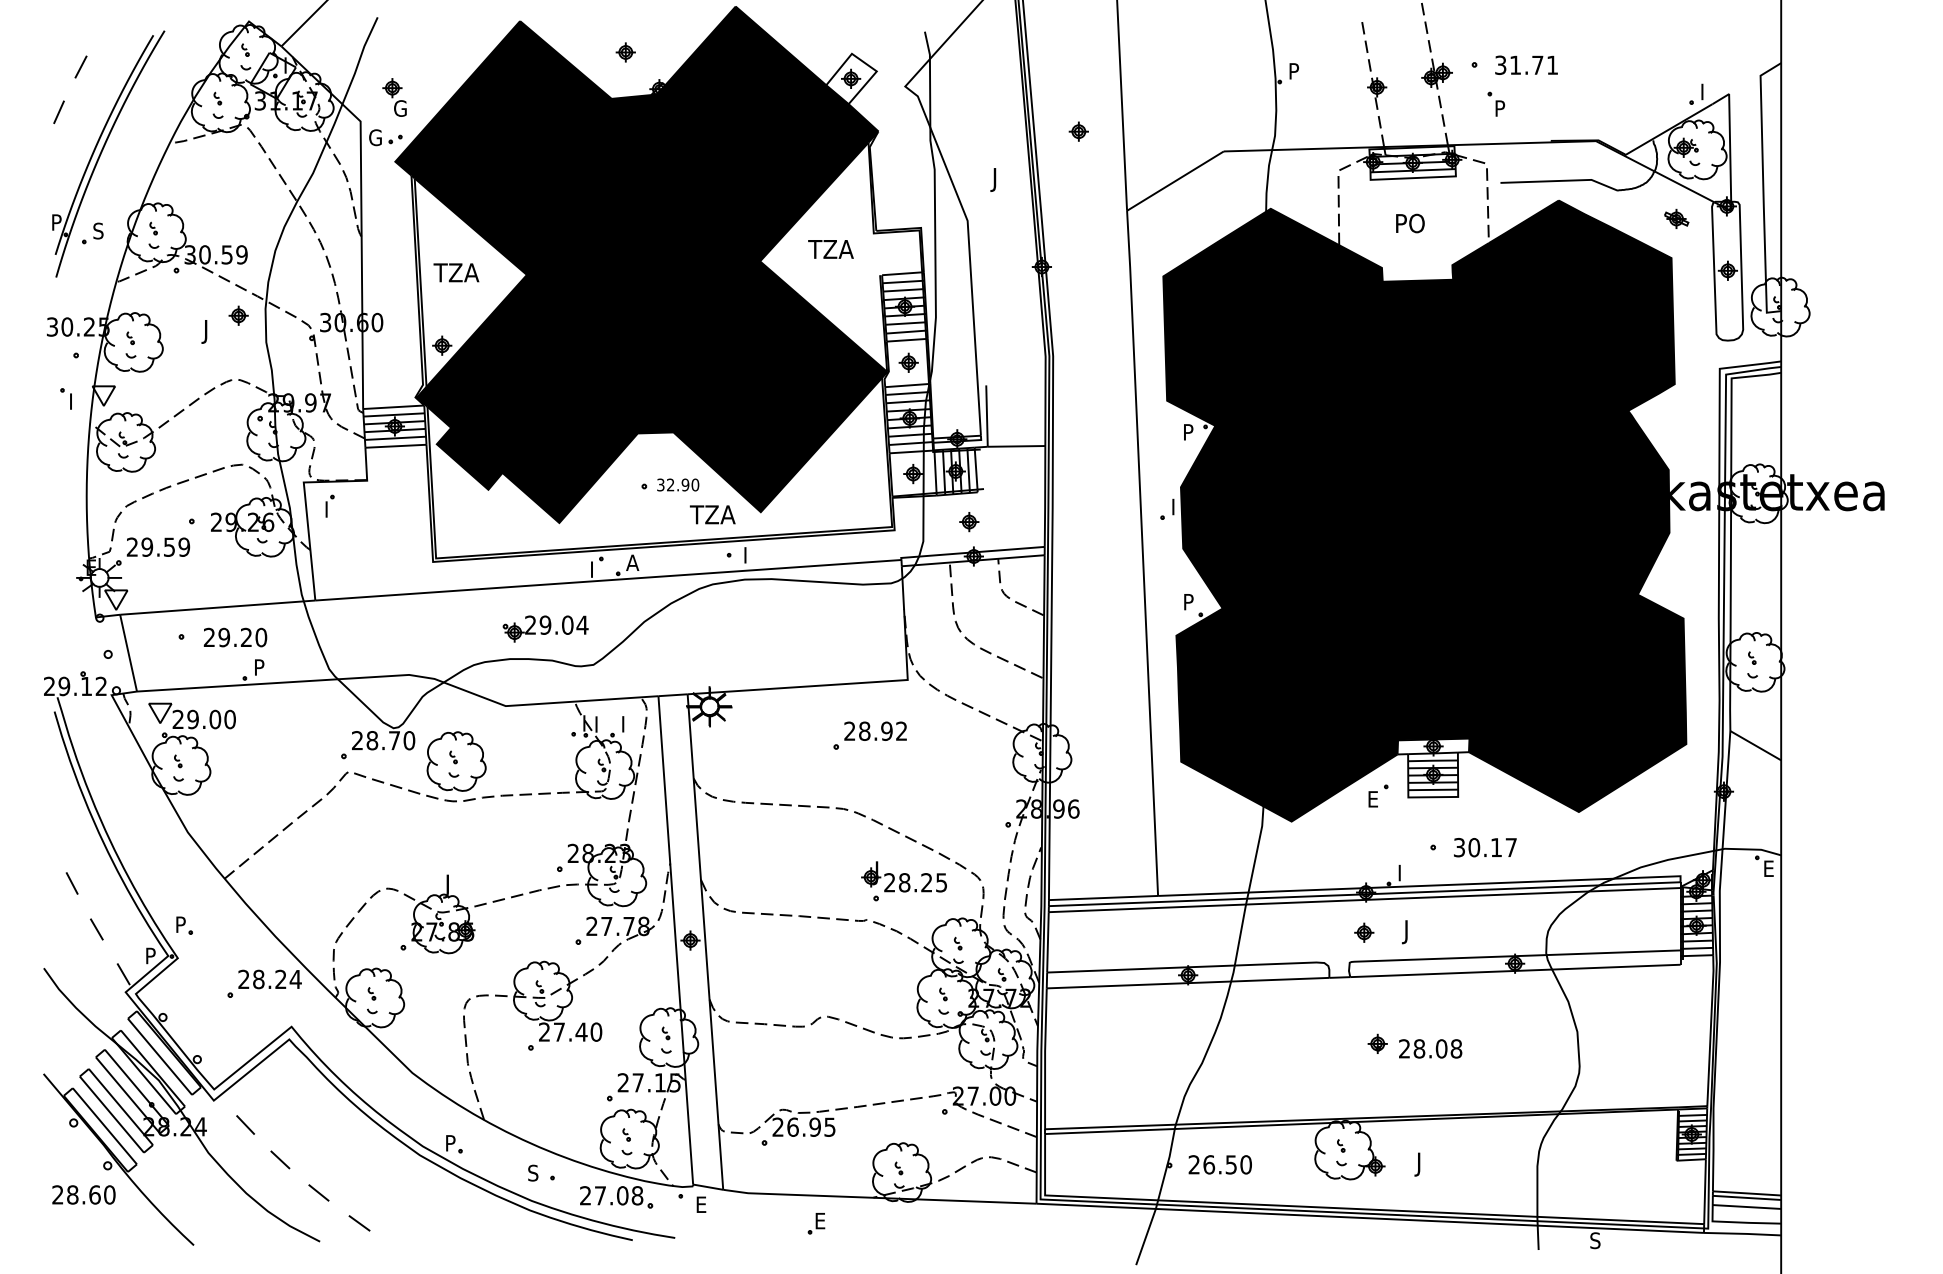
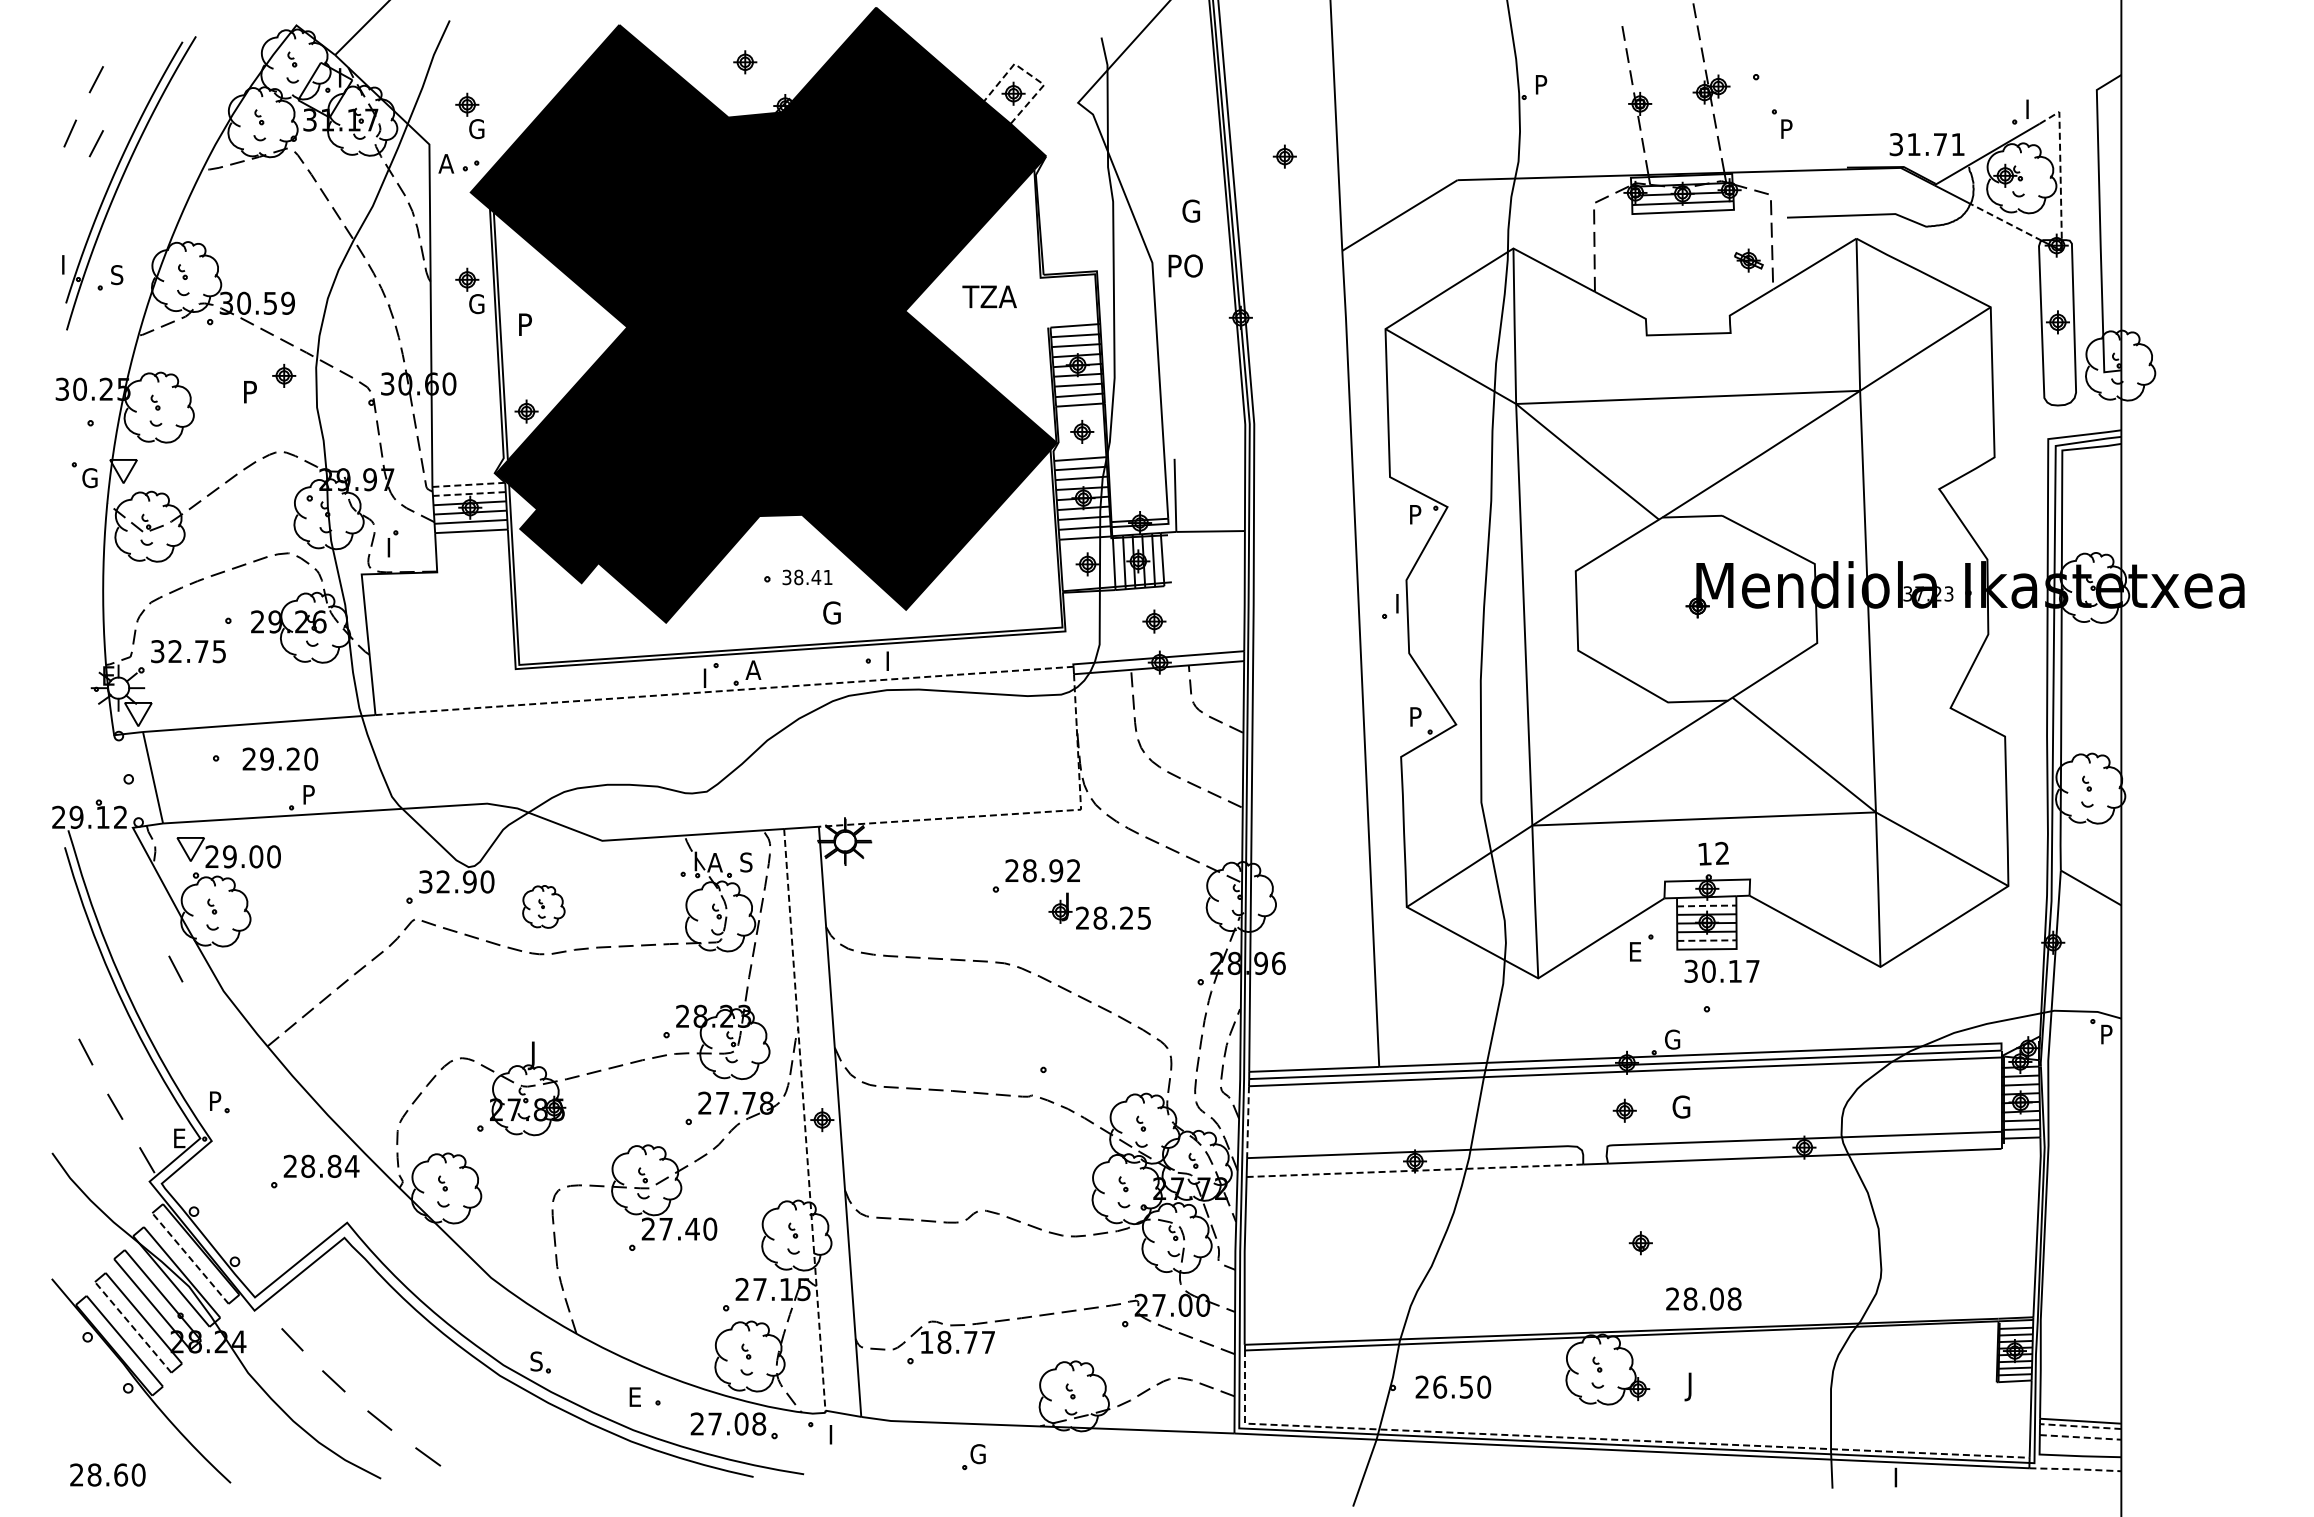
line: (865, 63) -> (1030, 75), solid -> dashed
text: (1526, 65) -> (1926, 144), moved
line: (80, 120) -> (95, 143), added
text: (374, 137) -> (446, 163), G -> A
line: (1730, 137) -> (2060, 163), solid -> dashed
text: (998, 179) -> (1189, 213), J -> G
line: (1683, 186) -> (2005, 222), solid -> dashed
text: (57, 218) -> (68, 260), P -> I
part: (1676, 218) -> (1748, 260), moved
text: (1410, 223) -> (1185, 265), moved
part: (394, 244) -> (469, 290), added
text: (456, 272) -> (543, 324), TZA -> P
text: (207, 331) -> (247, 394), J -> P
text: (75, 401) -> (89, 478), I -> G
line: (393, 406) -> (468, 484), solid -> dashed
line: (393, 415) -> (468, 494), solid -> dashed
text: (683, 485) -> (813, 577), 32.90 -> 38.41
part: (329, 506) -> (392, 543), moved
fill: (1424, 511) -> (1696, 608), removed
text: (712, 514) -> (848, 612), TZA -> G
text: (158, 547) -> (188, 651), 29.59 -> 32.75
line: (608, 579) -> (724, 690), solid -> dashed
part: (545, 629) -> (649, 749), removed
line: (855, 683) -> (1018, 813), solid -> dashed
text: (599, 724) -> (714, 862), I -> A
text: (626, 724) -> (746, 862), I -> S
text: (375, 740) -> (447, 881), 28.70 -> 32.90
line: (1432, 760) -> (1706, 905), solid -> dashed
part: (456, 761) -> (543, 906), size x0.6
line: (1432, 789) -> (1706, 940), solid -> dashed
line: (147, 813) -> (175, 968), added
text: (1484, 846) -> (1721, 970), moved
text: (1769, 868) -> (2107, 1034), E -> P
text: (1404, 872) -> (1672, 1039), I -> G
part: (903, 876) -> (1099, 910), moved
text: (1410, 931) -> (1679, 1109), J -> G
line: (675, 940) -> (804, 1120), solid -> dashed
line: (1048, 942) -> (1248, 1122), solid -> dashed
text: (151, 956) -> (180, 1138), P -> E
text: (280, 978) -> (334, 1165), 28.24 -> 28.84
line: (1188, 982) -> (1415, 1170), solid -> dashed
text: (1430, 1048) -> (1703, 1298), moved
line: (160, 1056) -> (190, 1258), solid -> dashed
line: (111, 1114) -> (132, 1327), solid -> dashed
text: (803, 1126) -> (957, 1341), 26.95 -> 18.77
text: (450, 1143) -> (536, 1361), P -> S
text: (533, 1173) -> (635, 1397), S -> E
text: (83, 1194) -> (107, 1474), moved
line: (1746, 1197) -> (2080, 1426), solid -> dashed
text: (702, 1204) -> (836, 1434), E -> I
line: (1746, 1207) -> (2080, 1437), solid -> dashed
line: (1343, 1208) -> (1600, 1439), solid -> dashed
text: (820, 1221) -> (977, 1454), E -> G
line: (1742, 1233) -> (2075, 1469), solid -> dashed
text: (1595, 1240) -> (1900, 1477), S -> I

